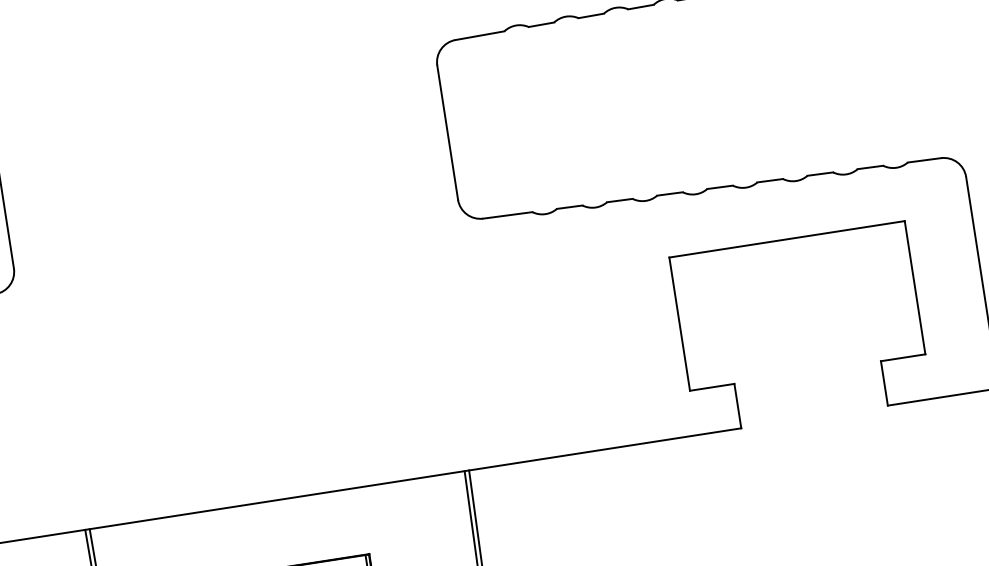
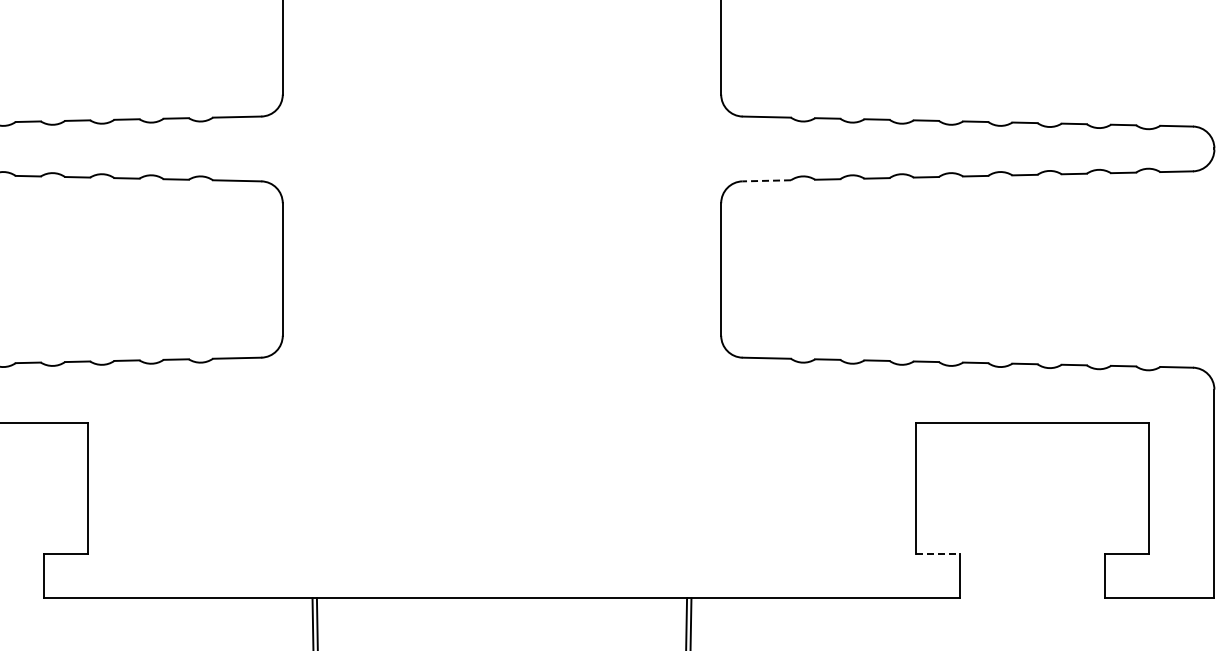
line: (479, 35) -> (766, 180), solid -> dashed
line: (712, 387) -> (938, 554), solid -> dashed

